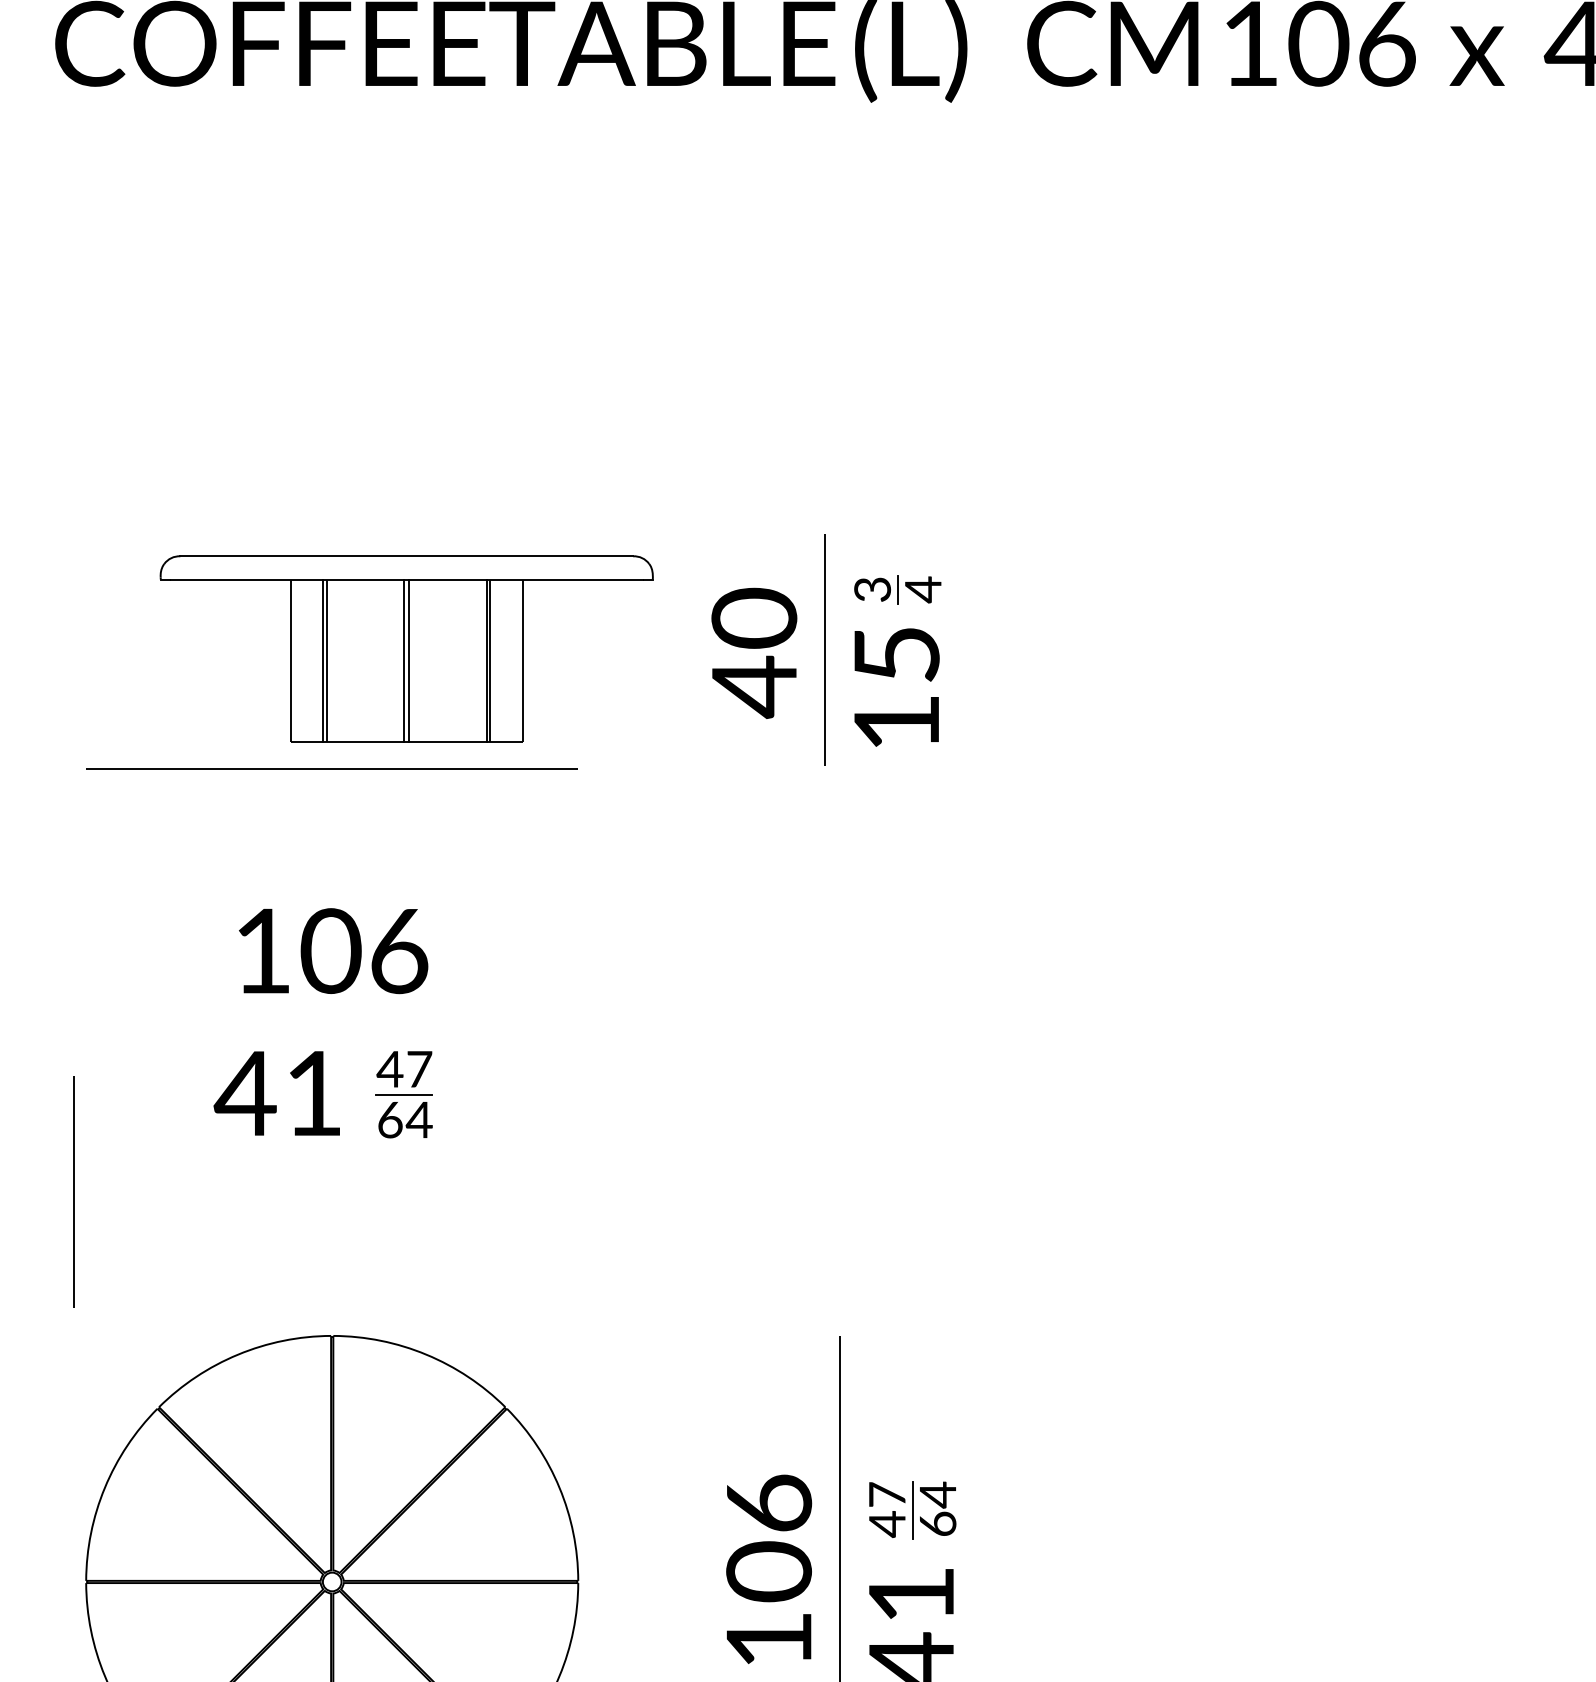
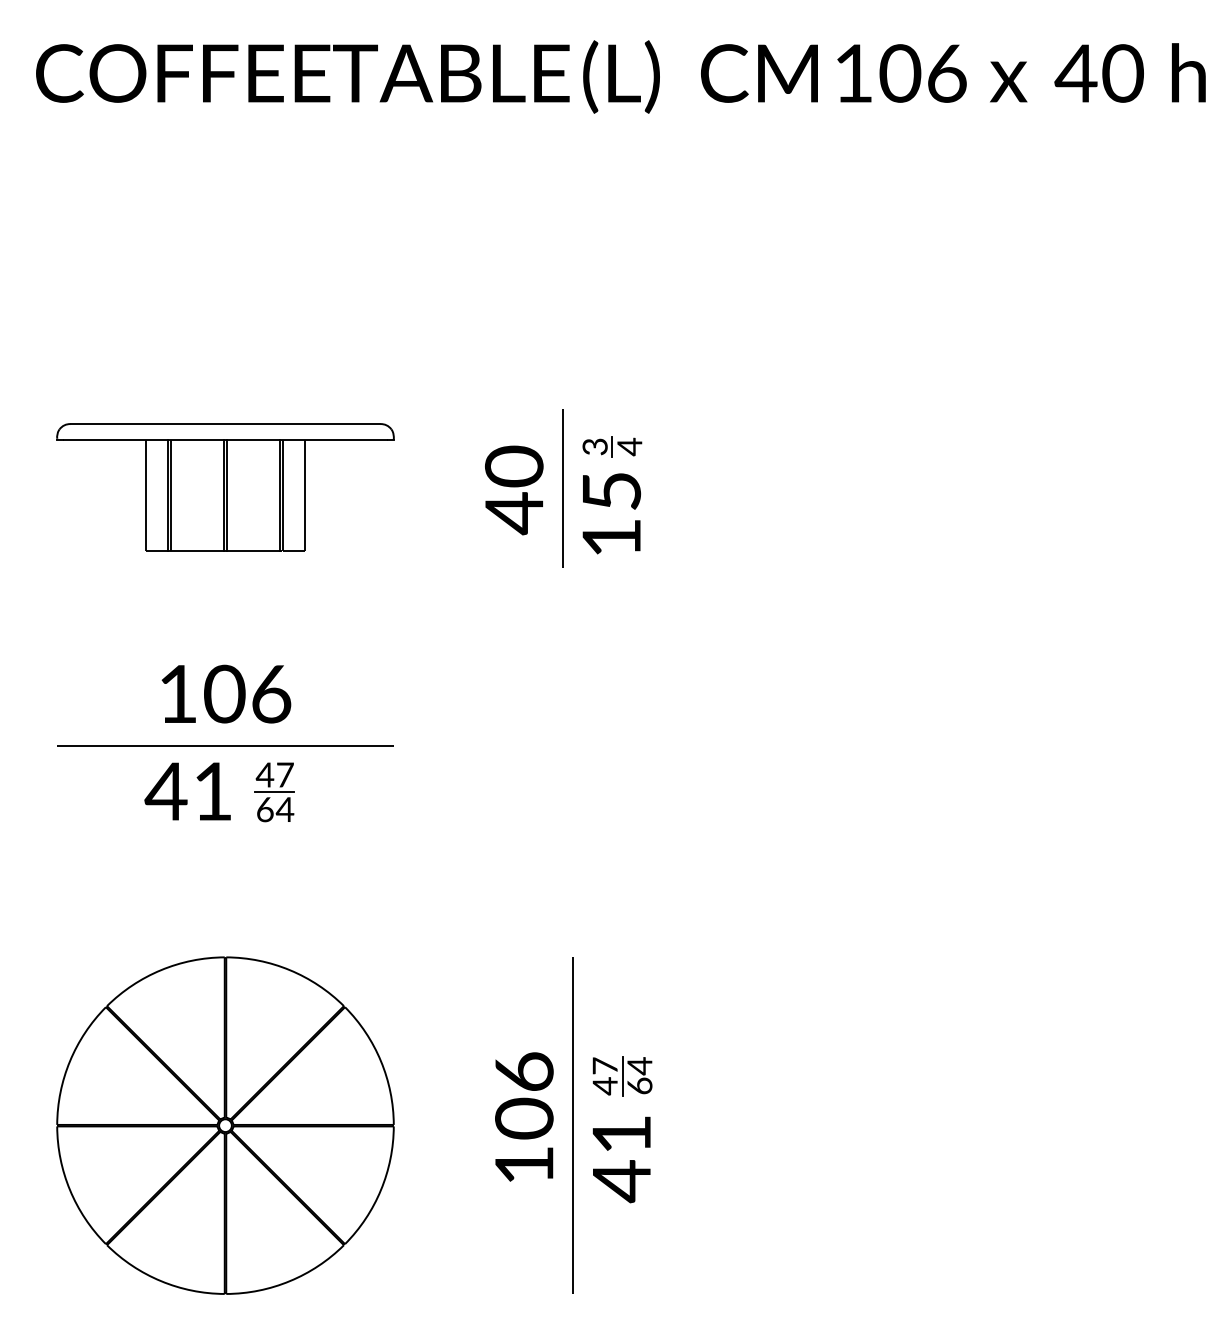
part: (406, 649) -> (225, 487), moved
line: (332, 768) -> (225, 745), moved
line: (73, 1192) -> (48, 859), removed

